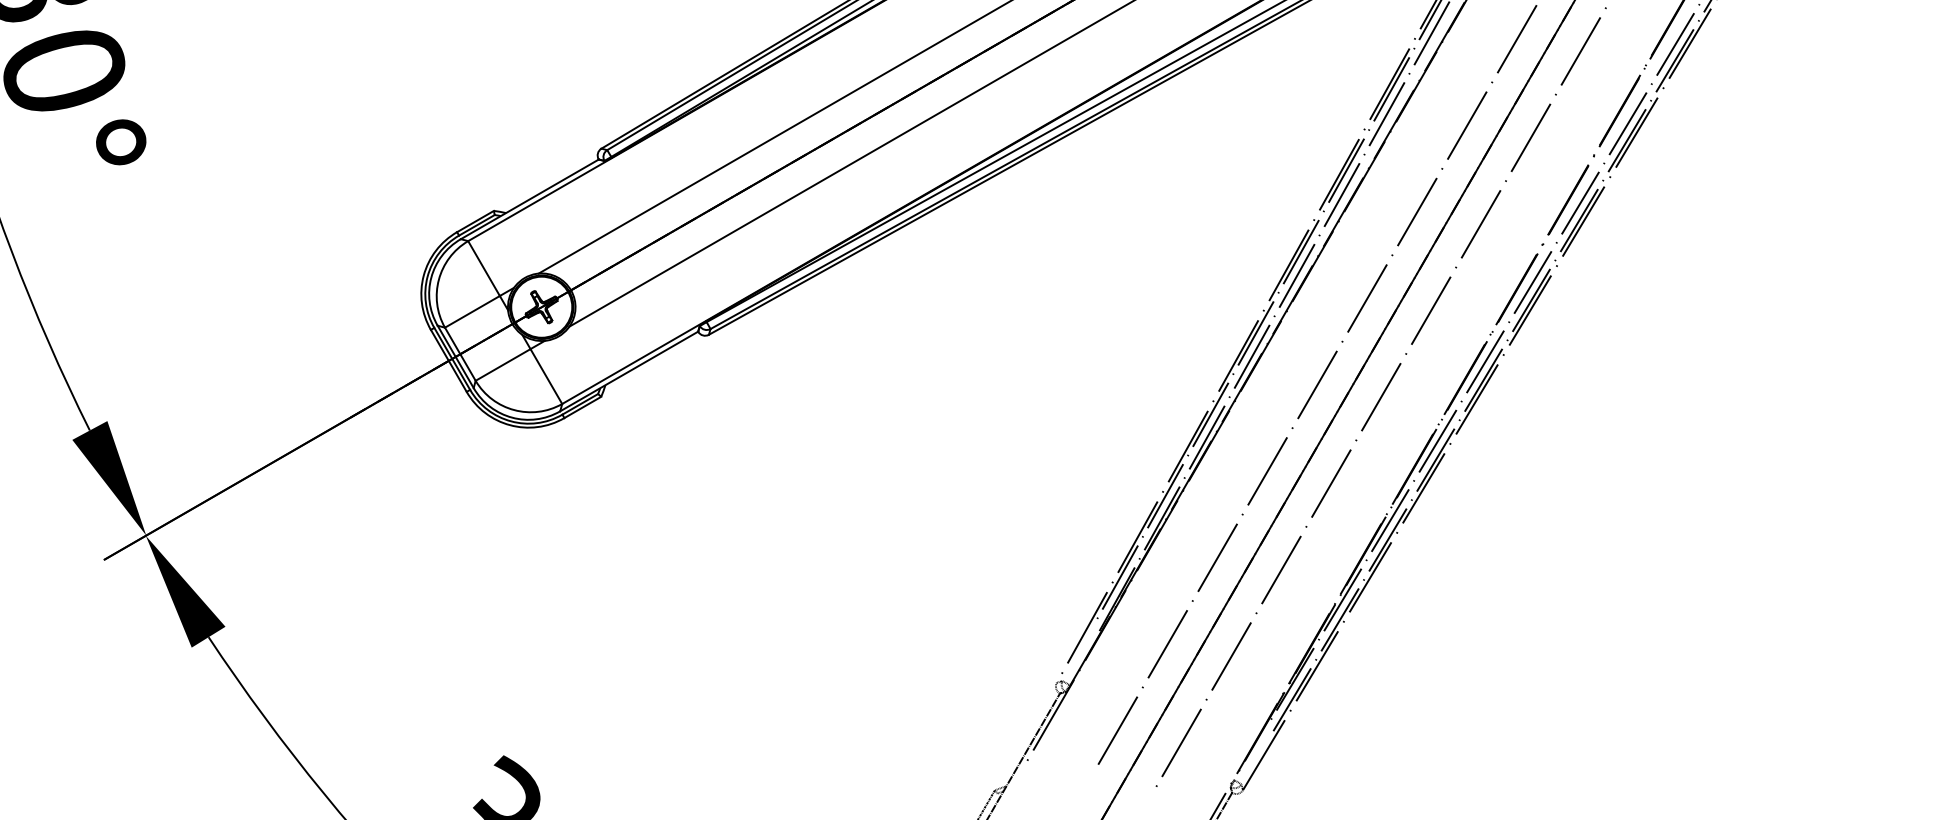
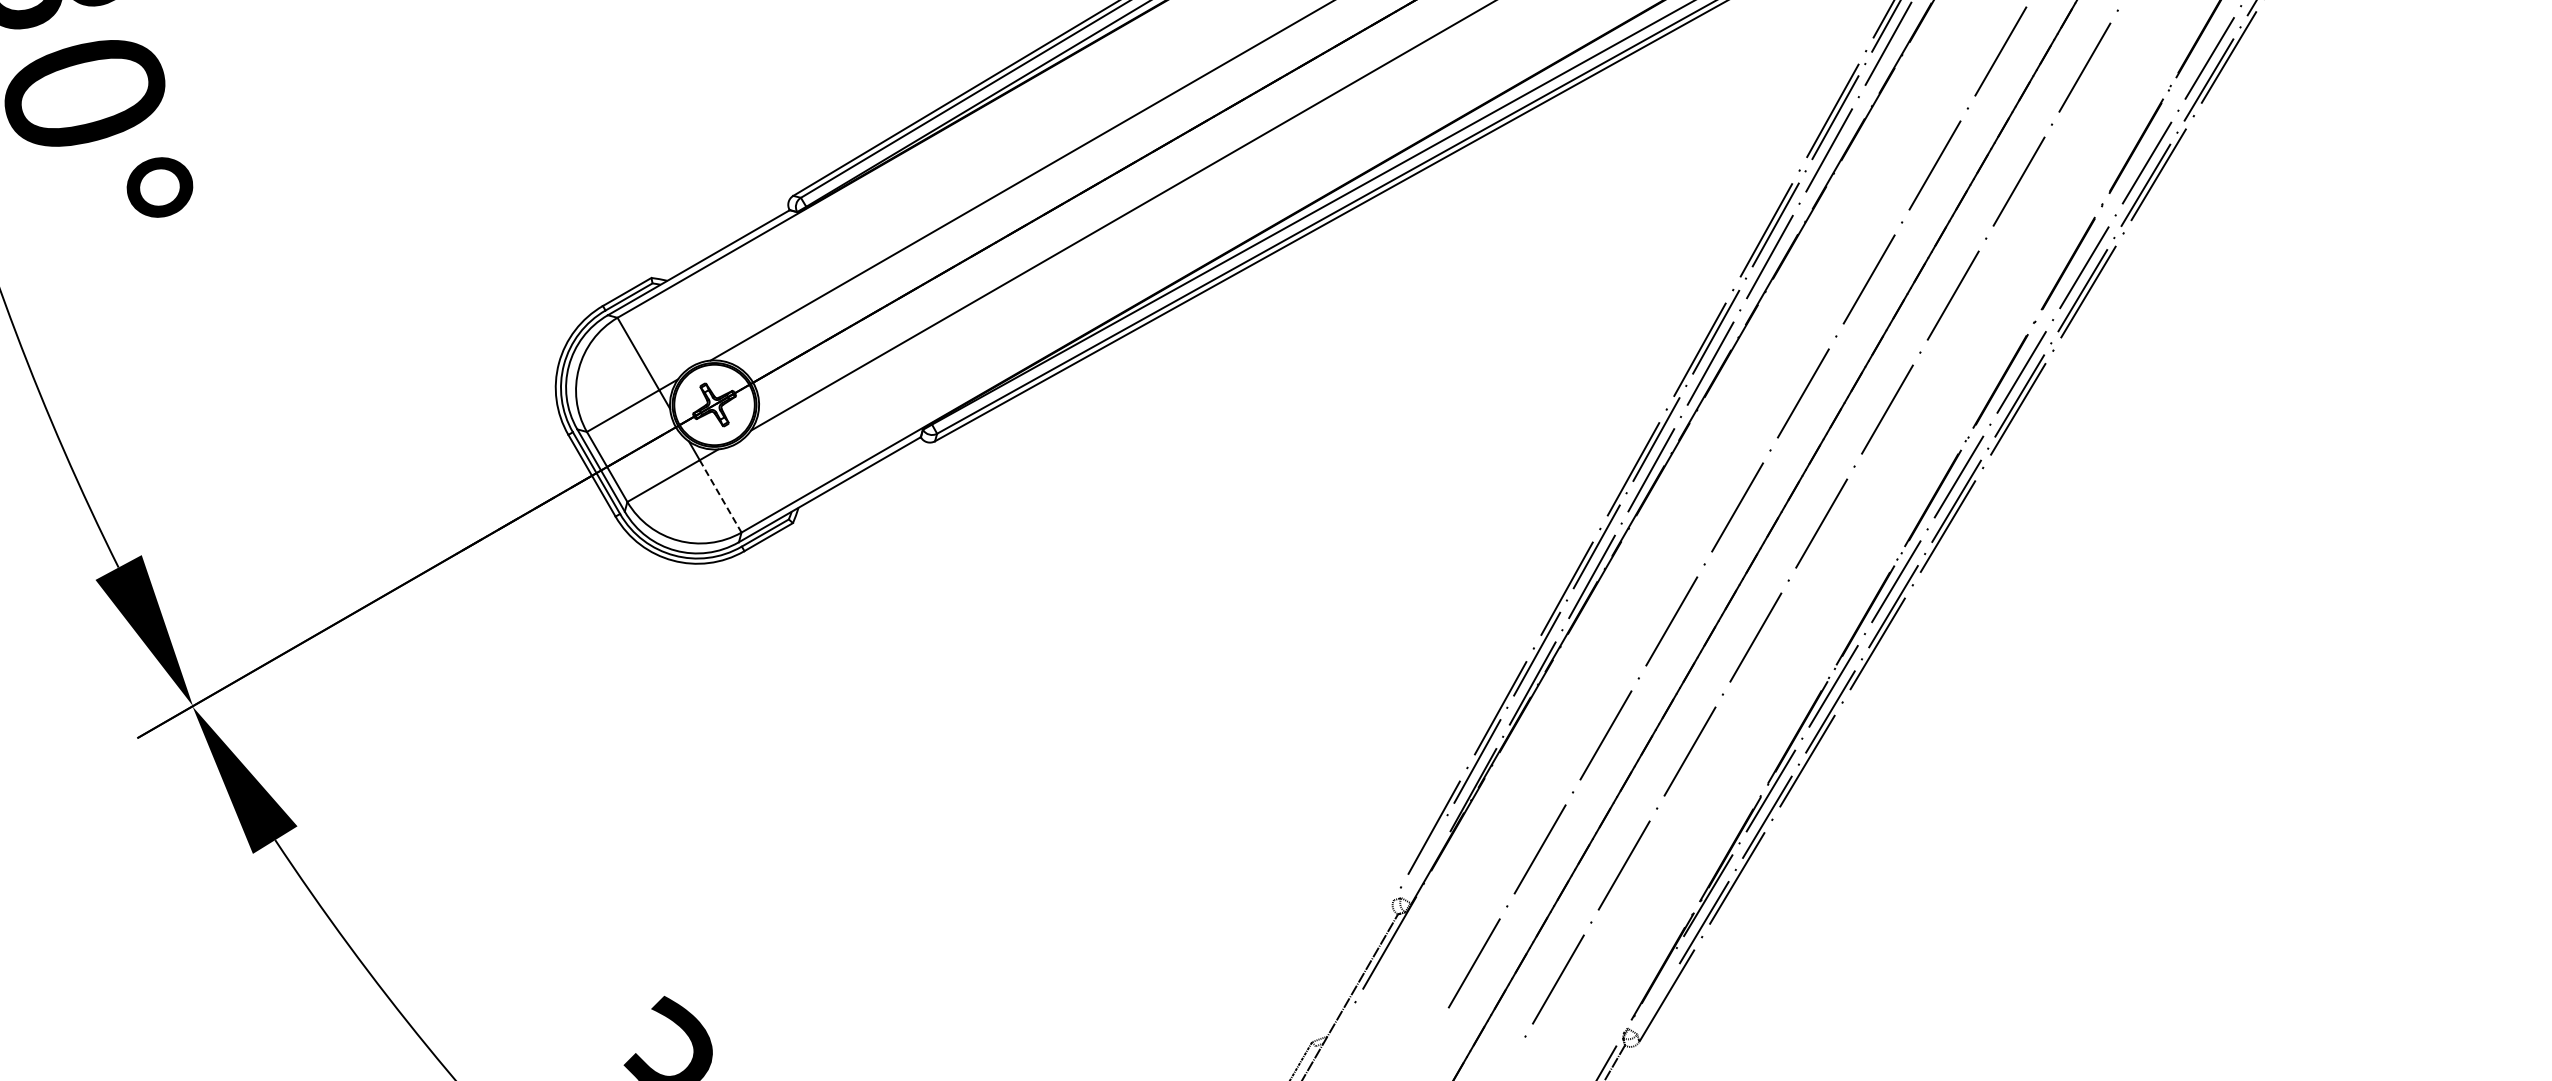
line: (546, 376) -> (720, 496), solid -> dashed

